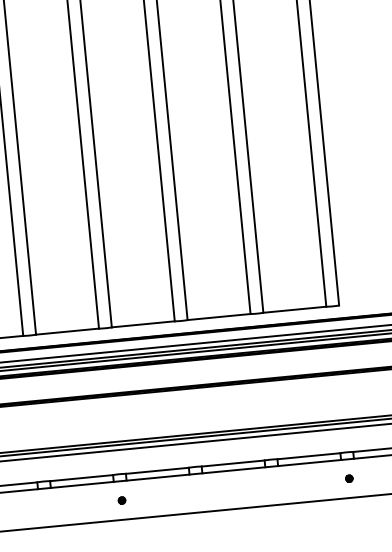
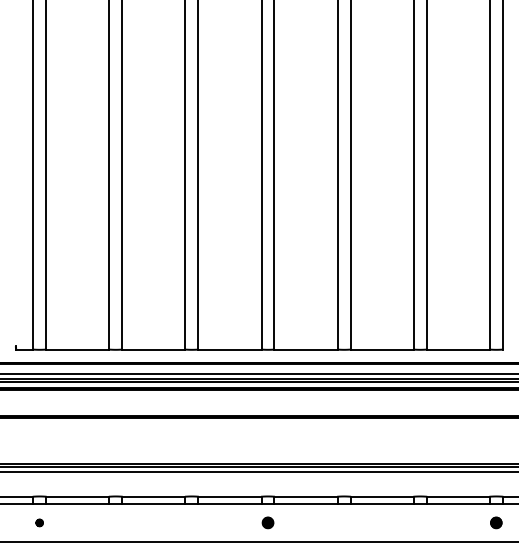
part: (349, 478) -> (496, 522), size x1.6
part: (121, 500) -> (267, 522), size x1.6

